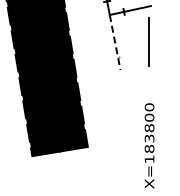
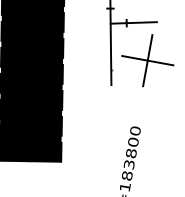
line: (115, 42) -> (111, 54), dashed -> solid
line: (148, 42) -> (147, 60), added

